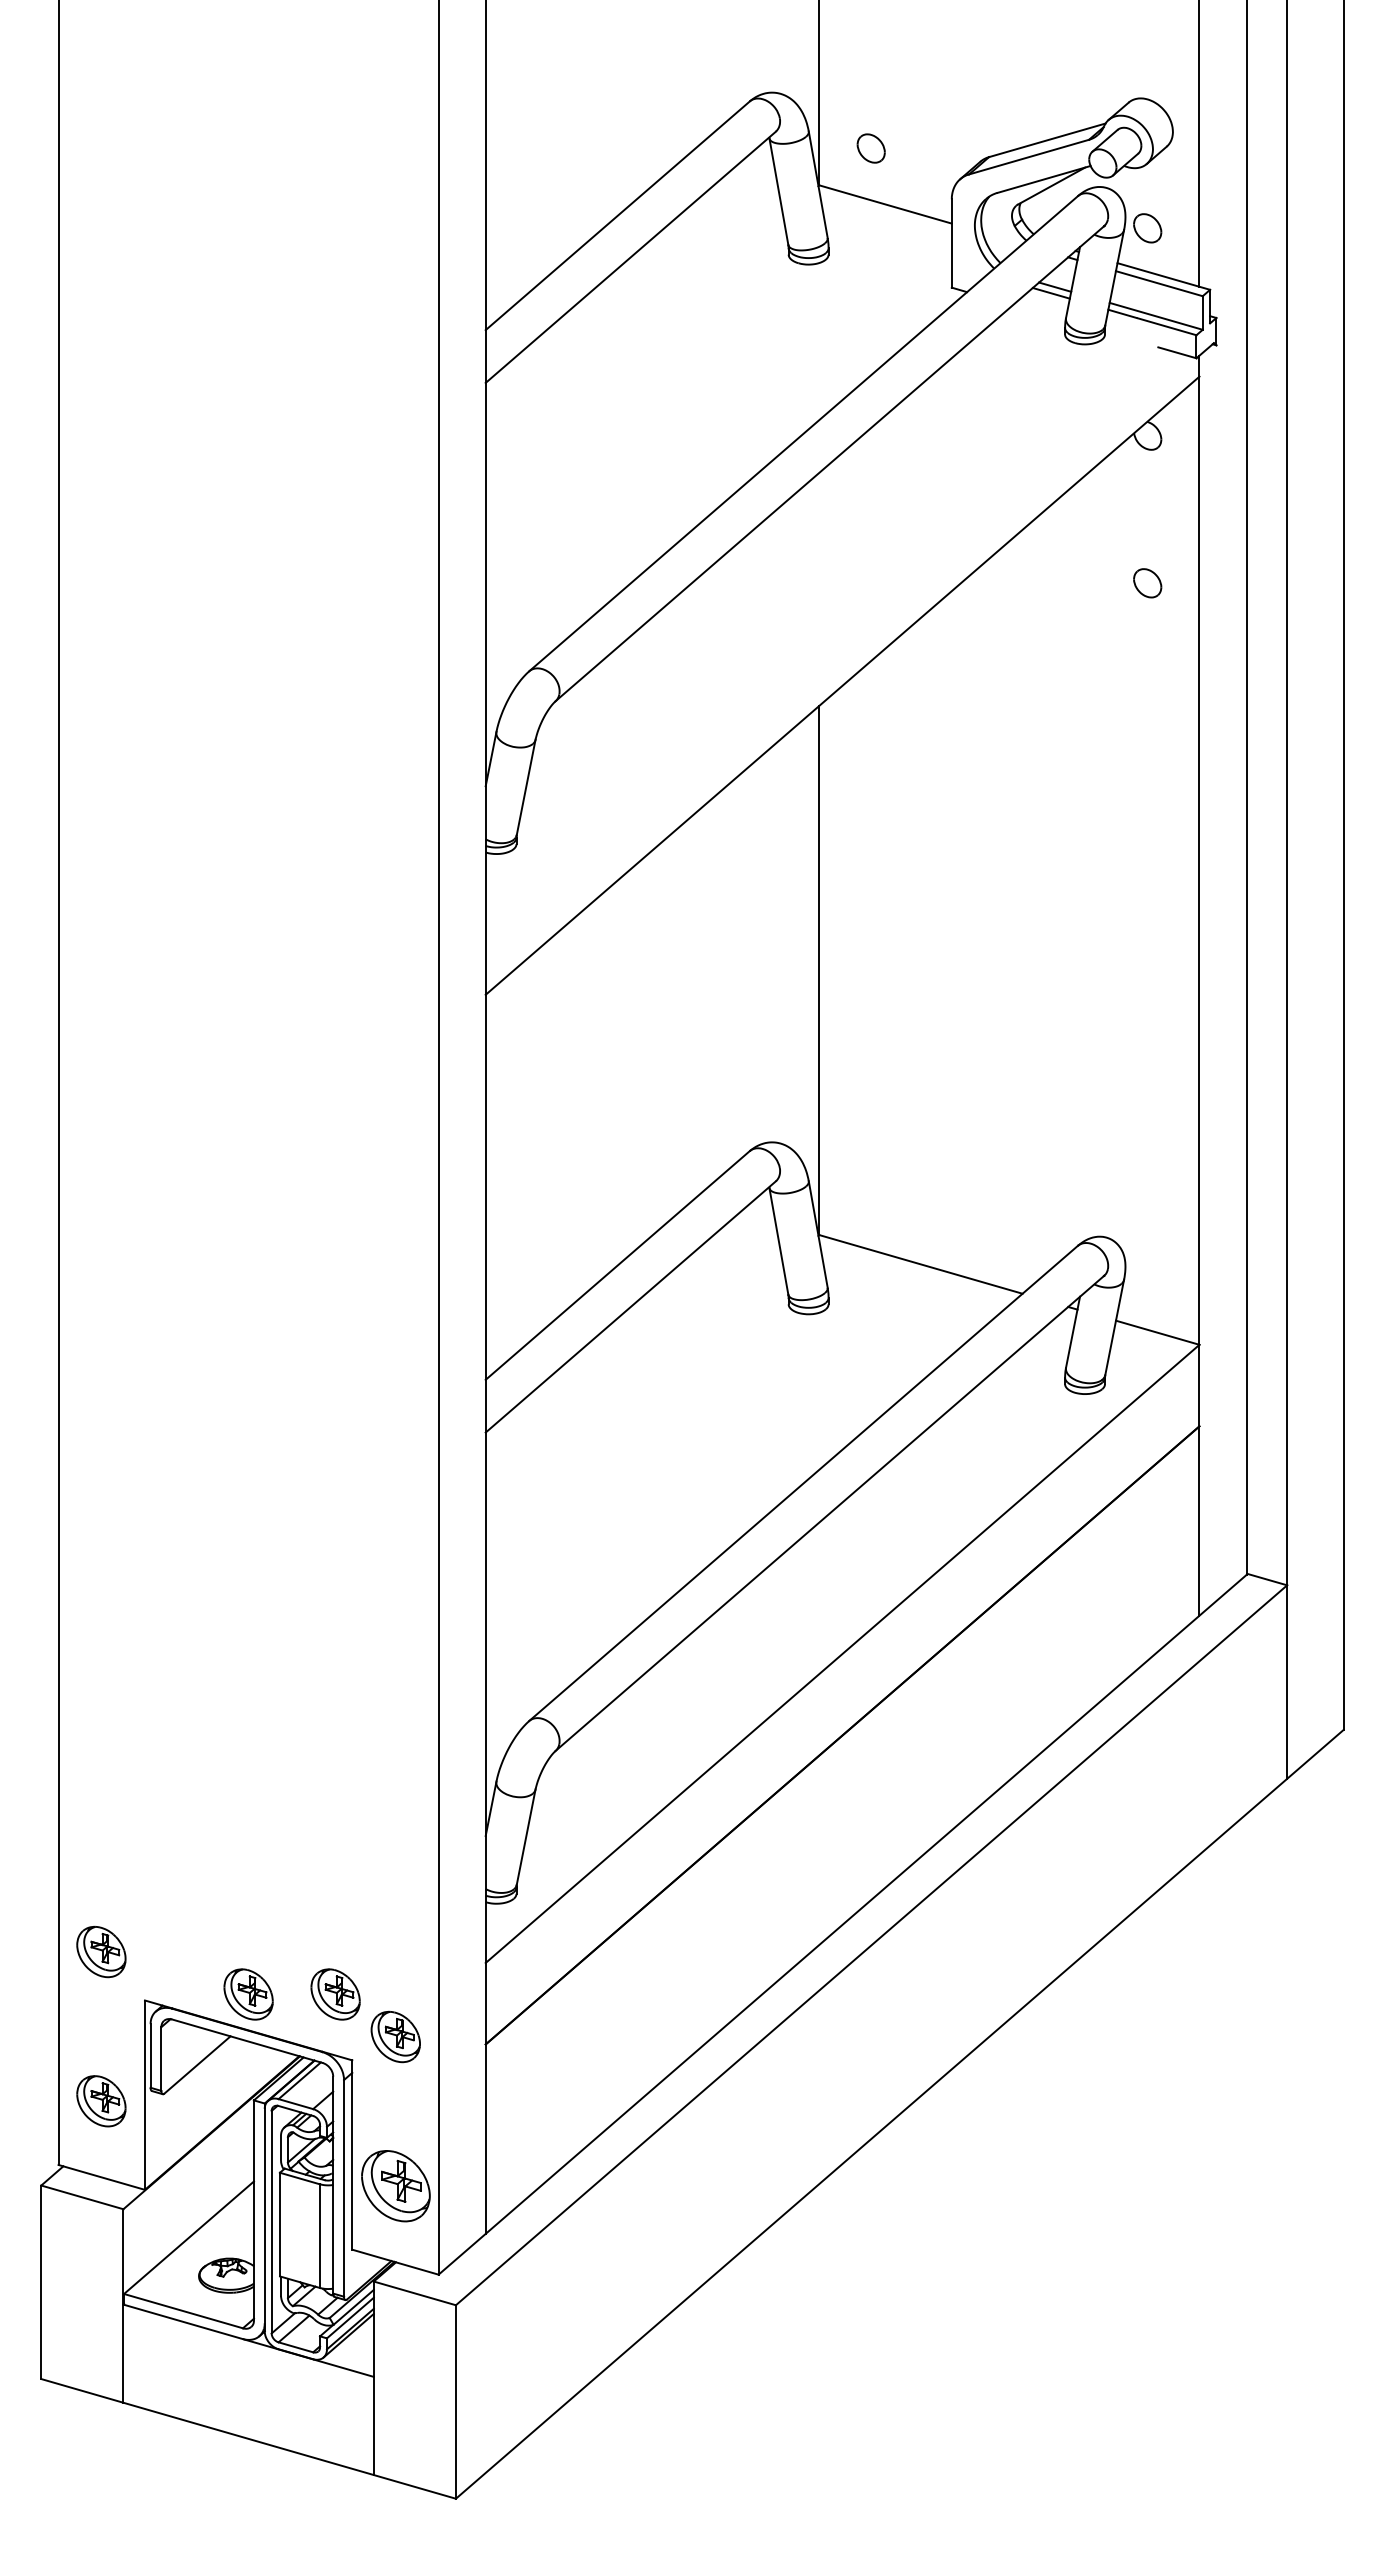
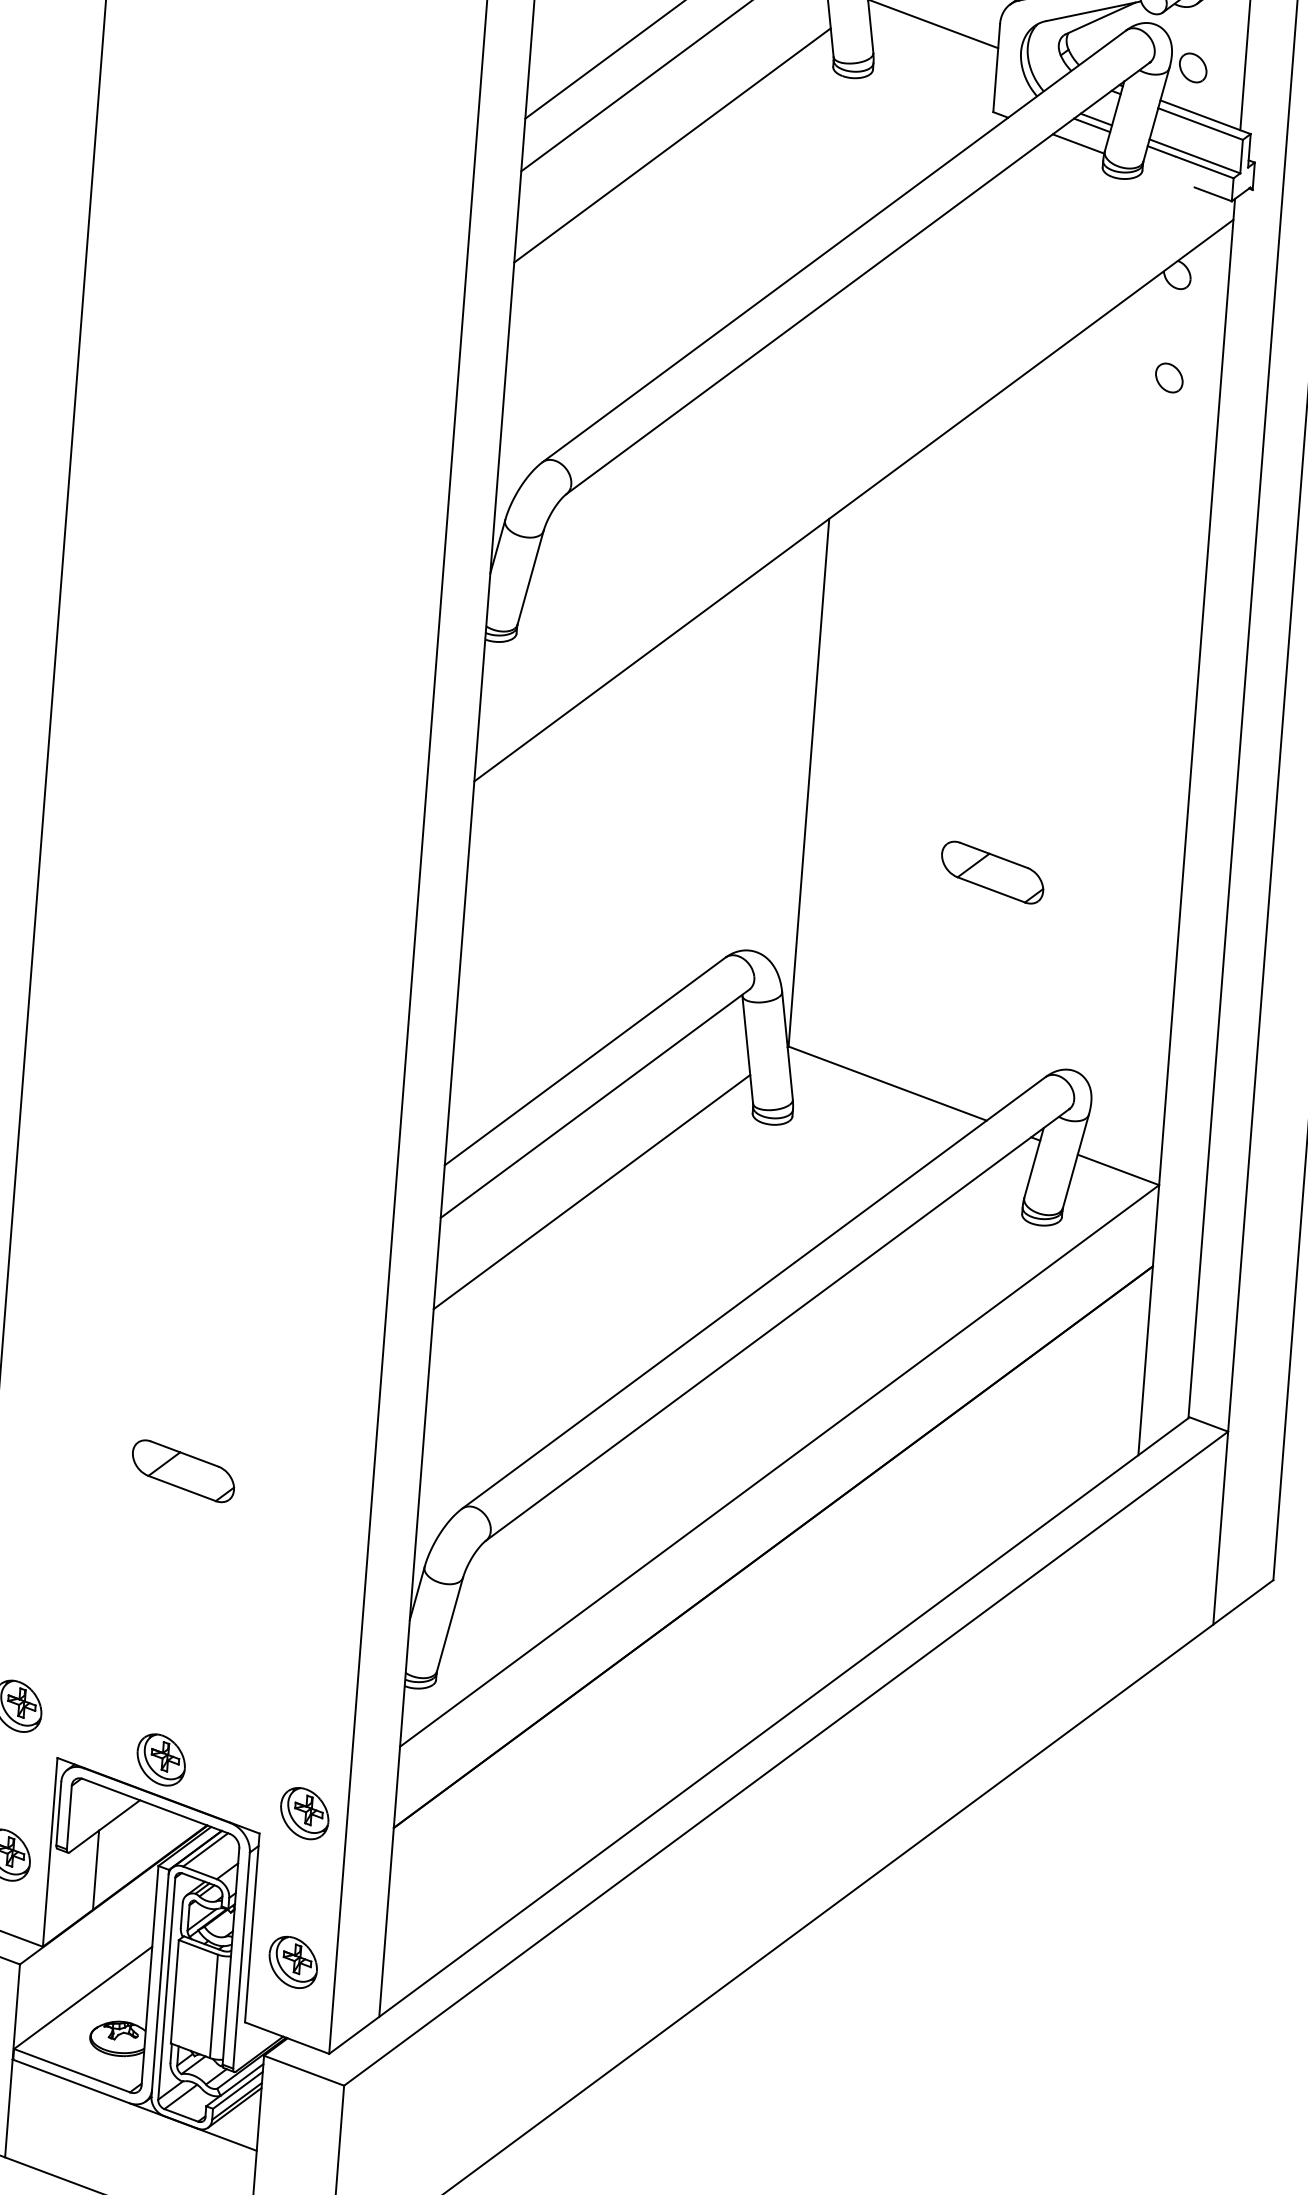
line: (1038, 312) -> (1077, 143), added
line: (634, 345) -> (672, 145), added
part: (1147, 583) -> (1169, 378), moved
part: (1009, 1045) -> (992, 872), added
line: (634, 1395) -> (591, 1192), added
part: (248, 1704) -> (183, 1470), added
part: (335, 1994) -> (247, 1766), removed
line: (192, 2109) -> (96, 1870), added
part: (395, 2186) -> (292, 1962), size x0.71

